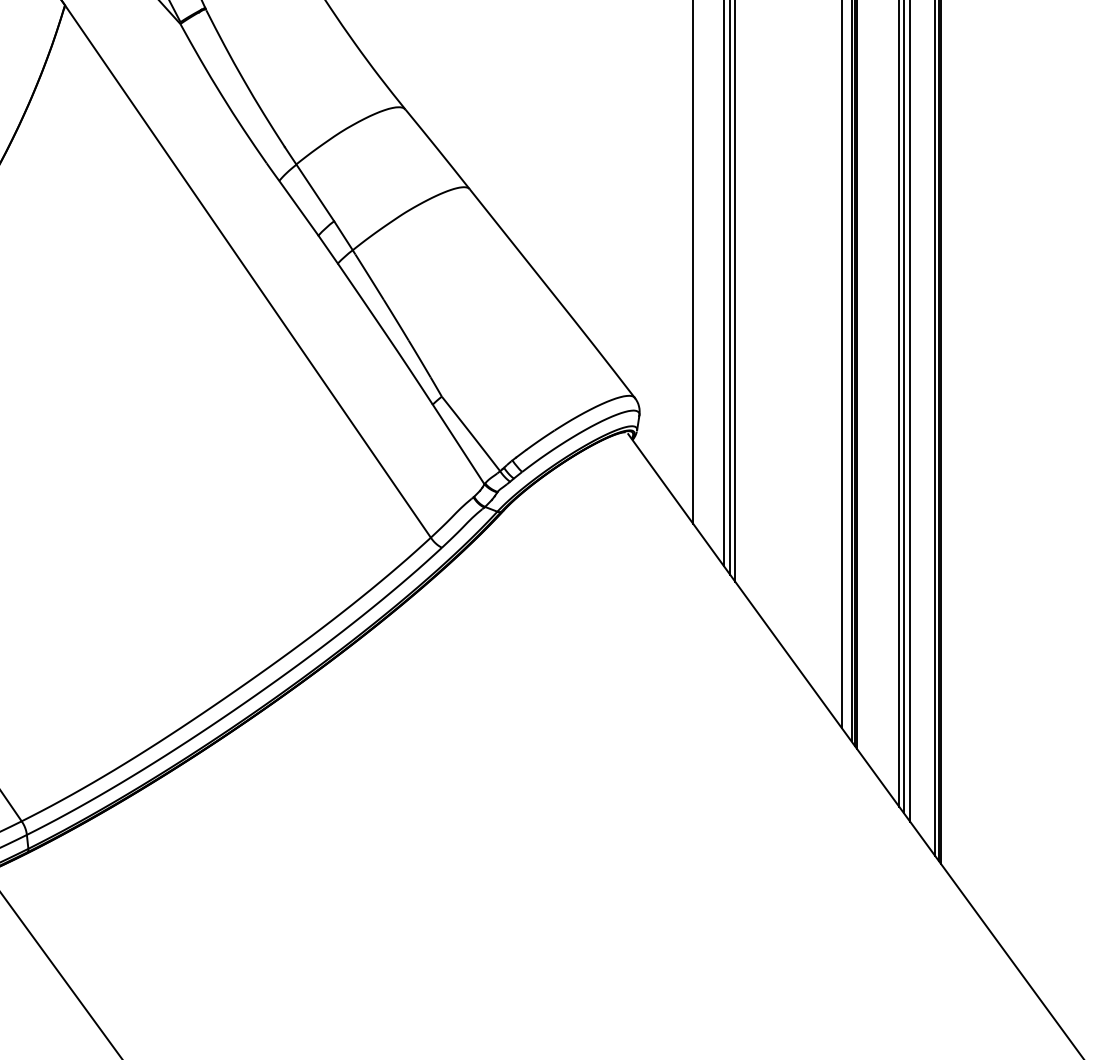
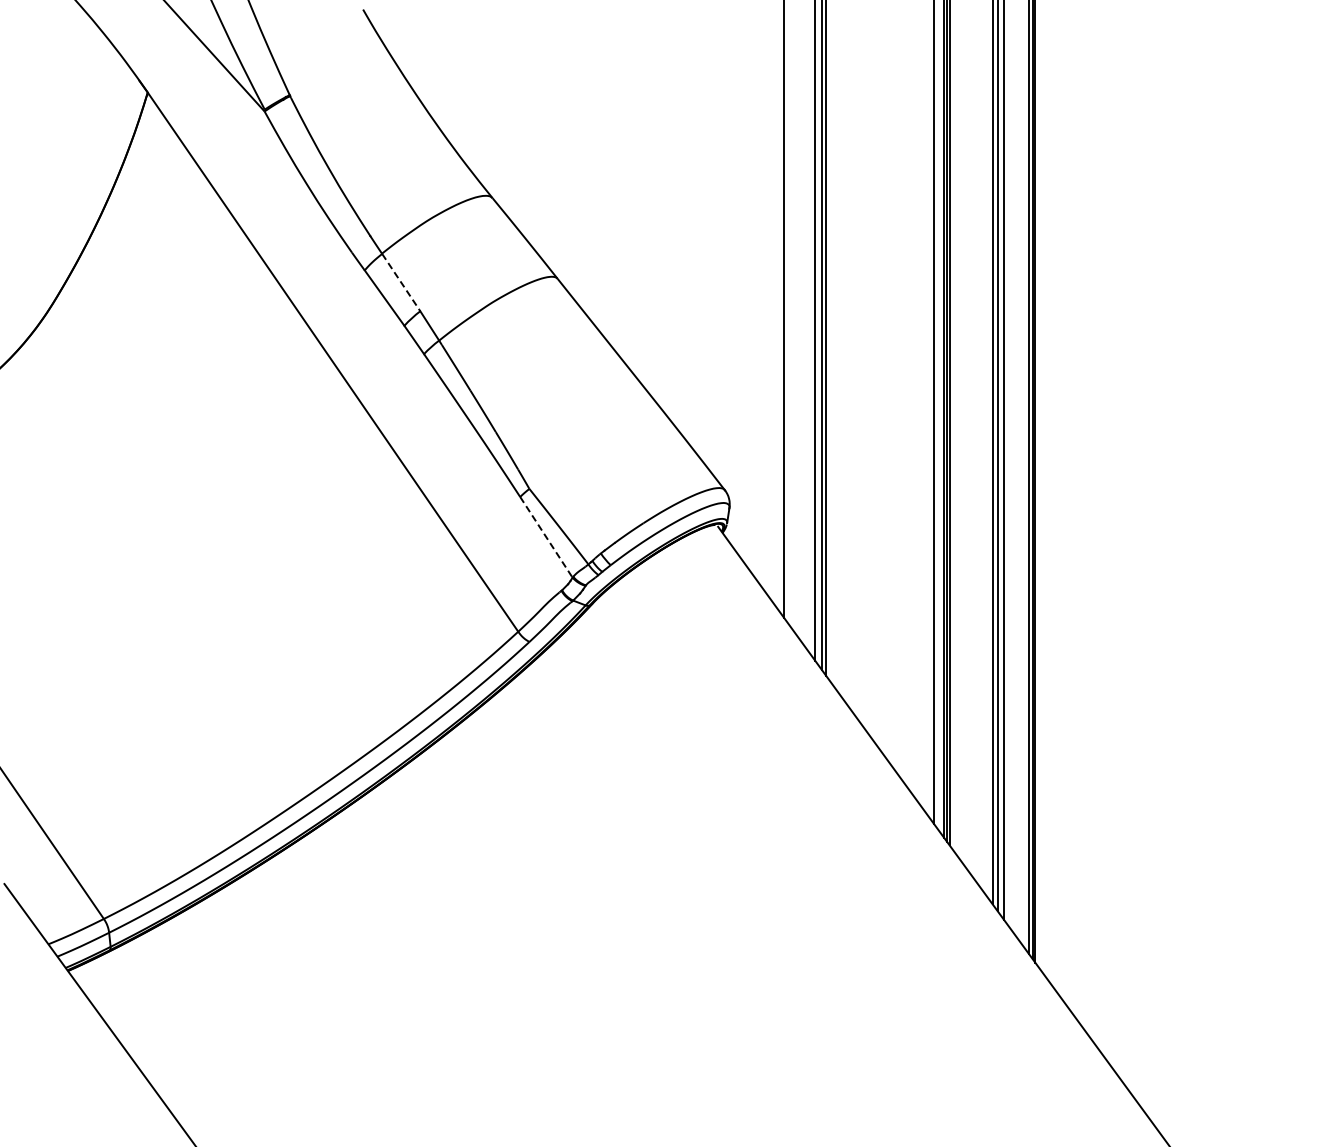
line: (315, 193) -> (401, 283), solid -> dashed
line: (458, 444) -> (546, 537), solid -> dashed

